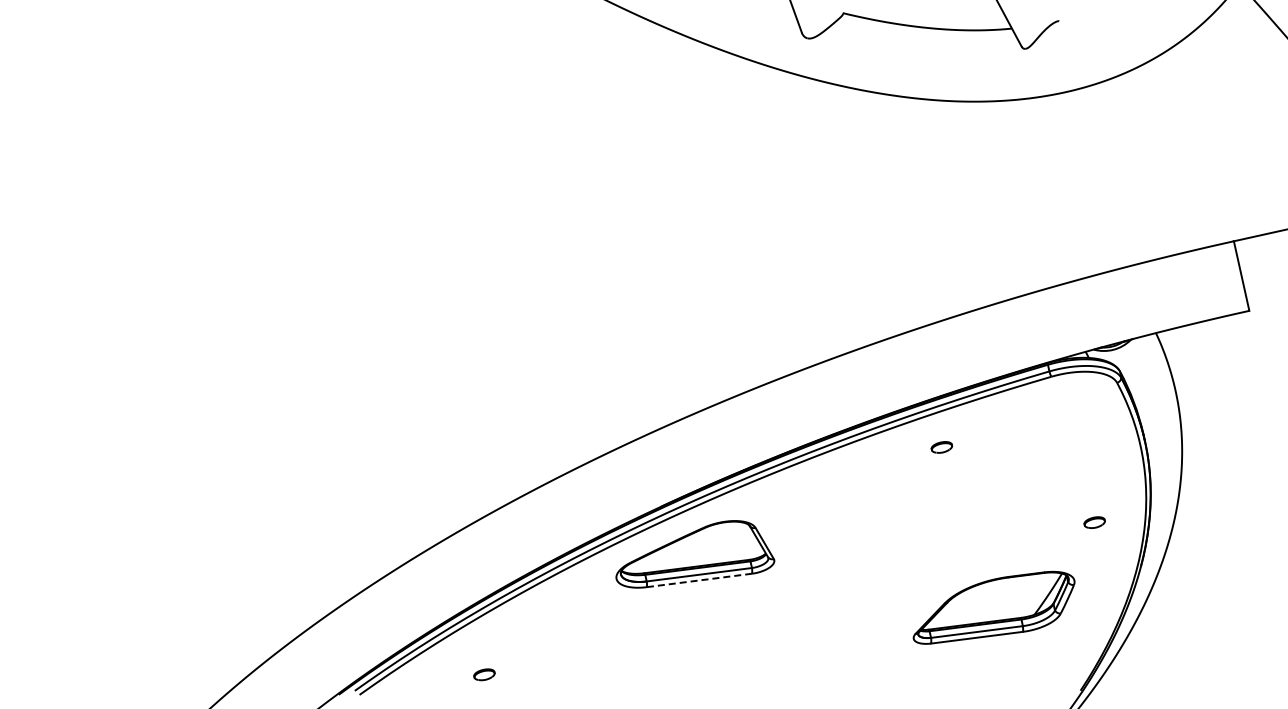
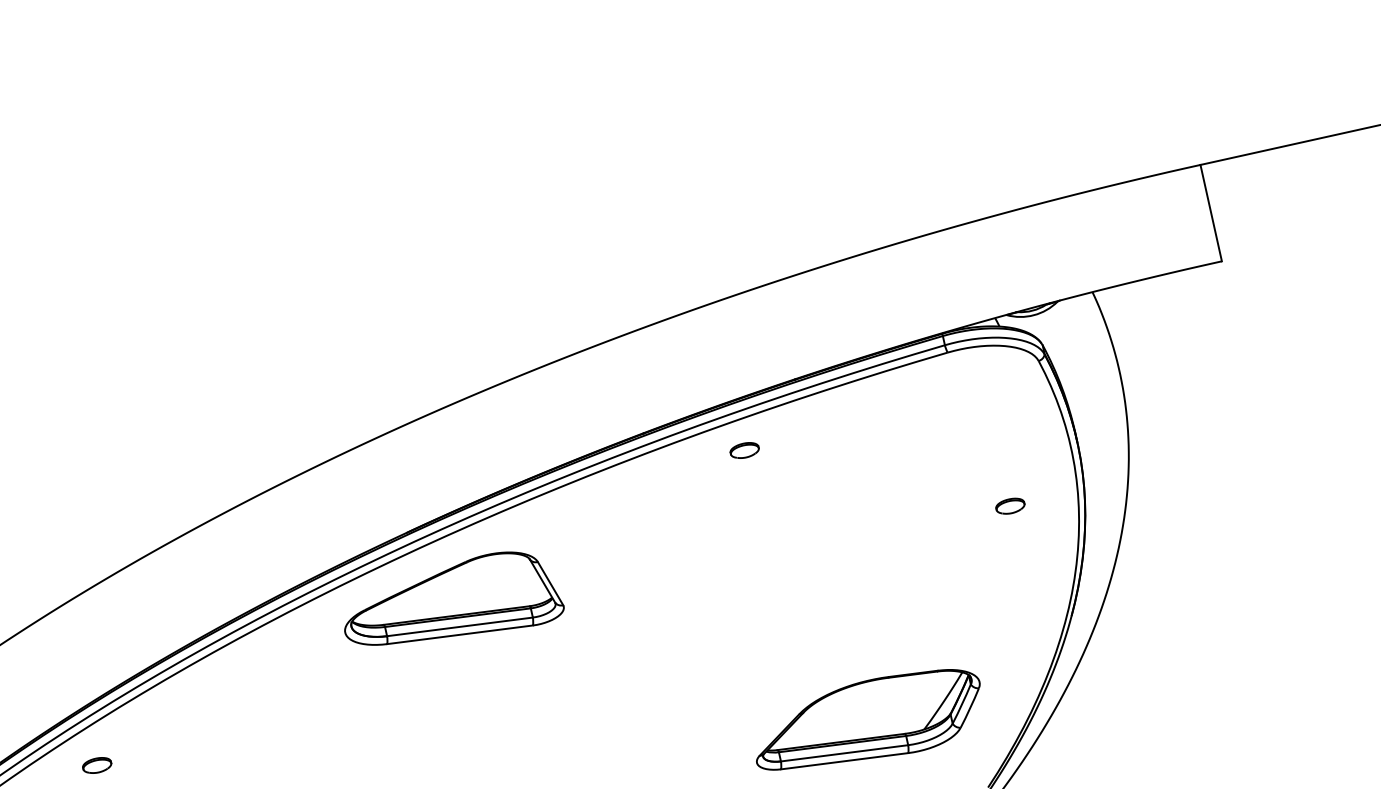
part: (941, 447) -> (744, 450), moved
part: (1094, 522) -> (1010, 506), moved
line: (698, 580) -> (458, 634), dashed -> solid
part: (993, 607) -> (867, 719), moved
part: (484, 674) -> (97, 765), moved

